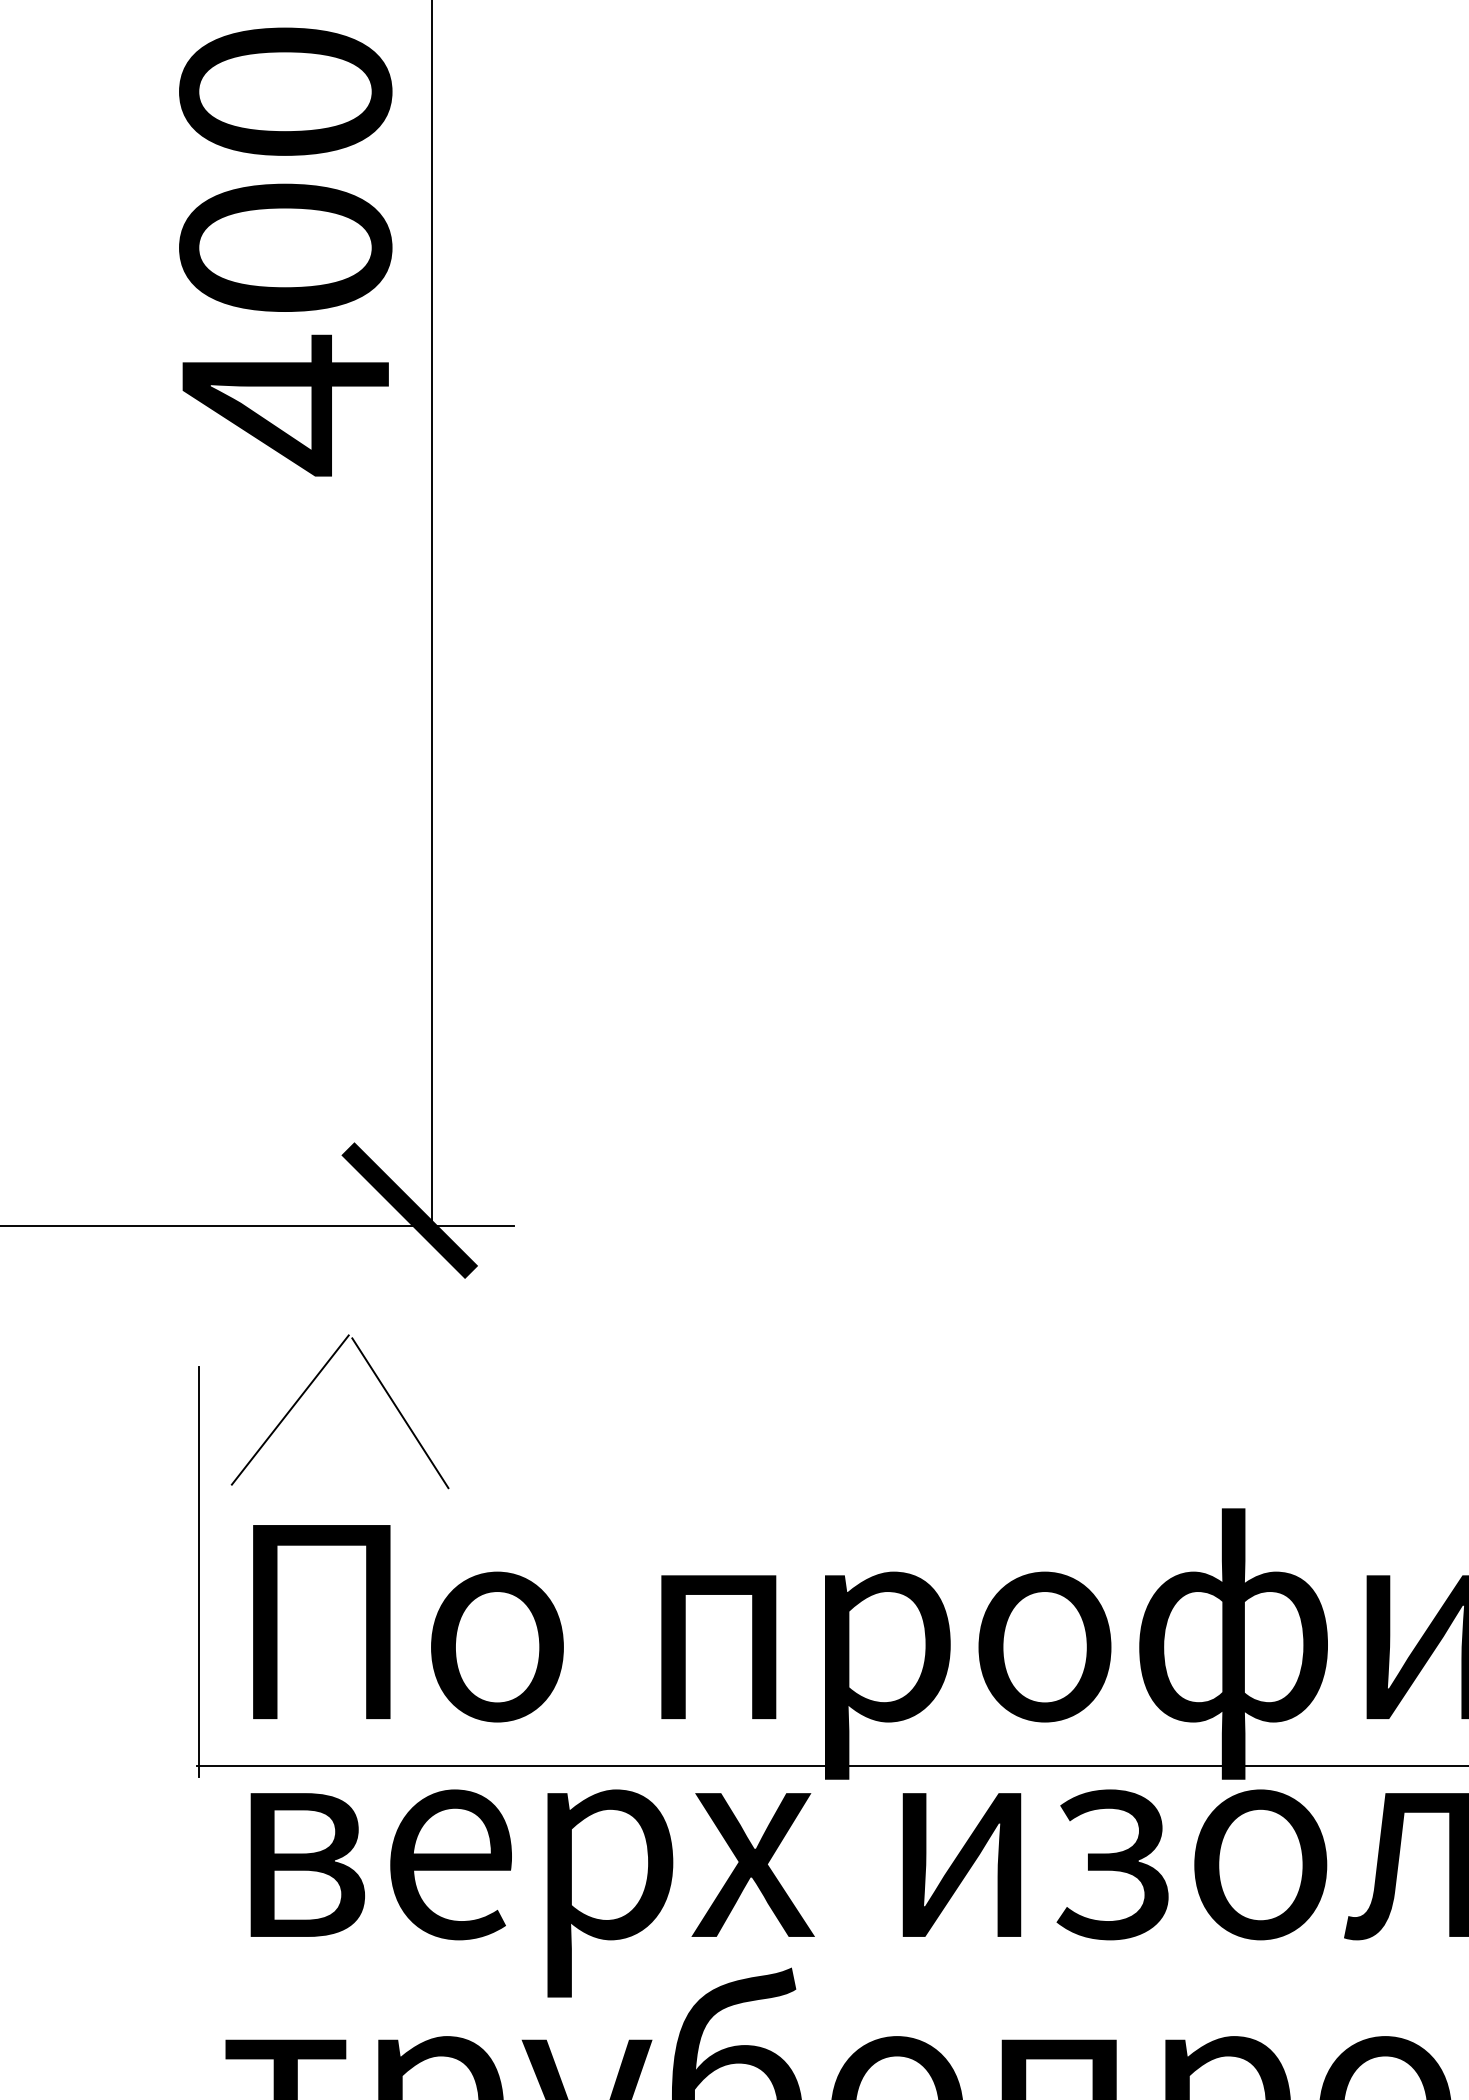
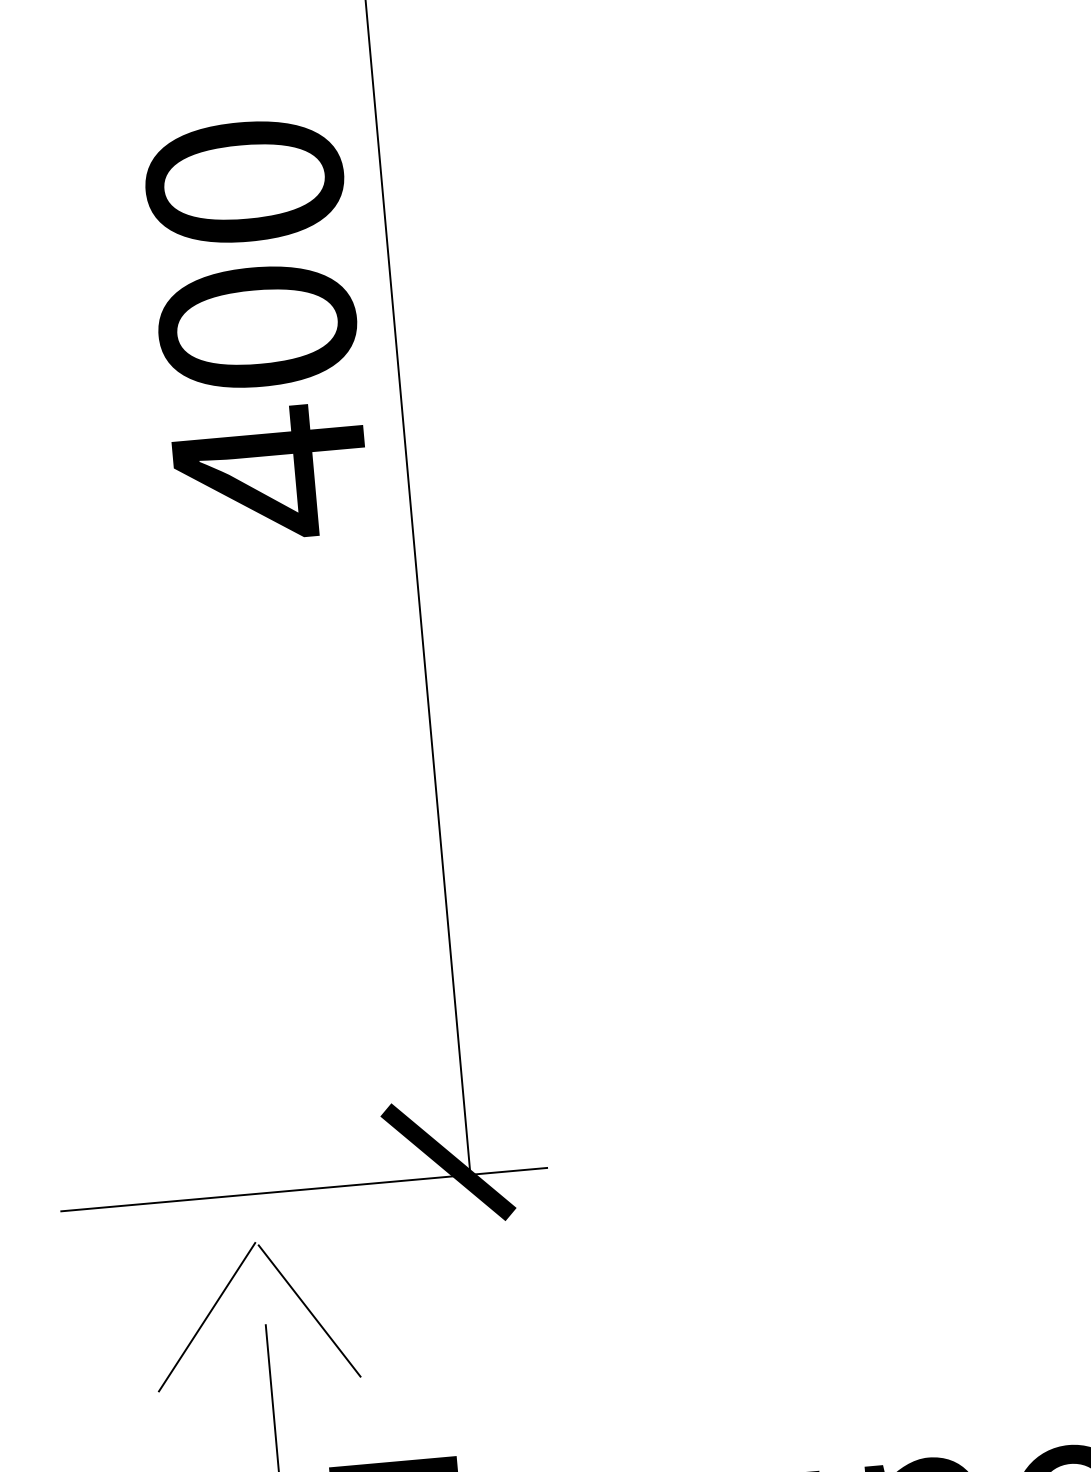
text: (285, 251) -> (257, 330), moved
part: (309, 1387) -> (223, 1294), moved

